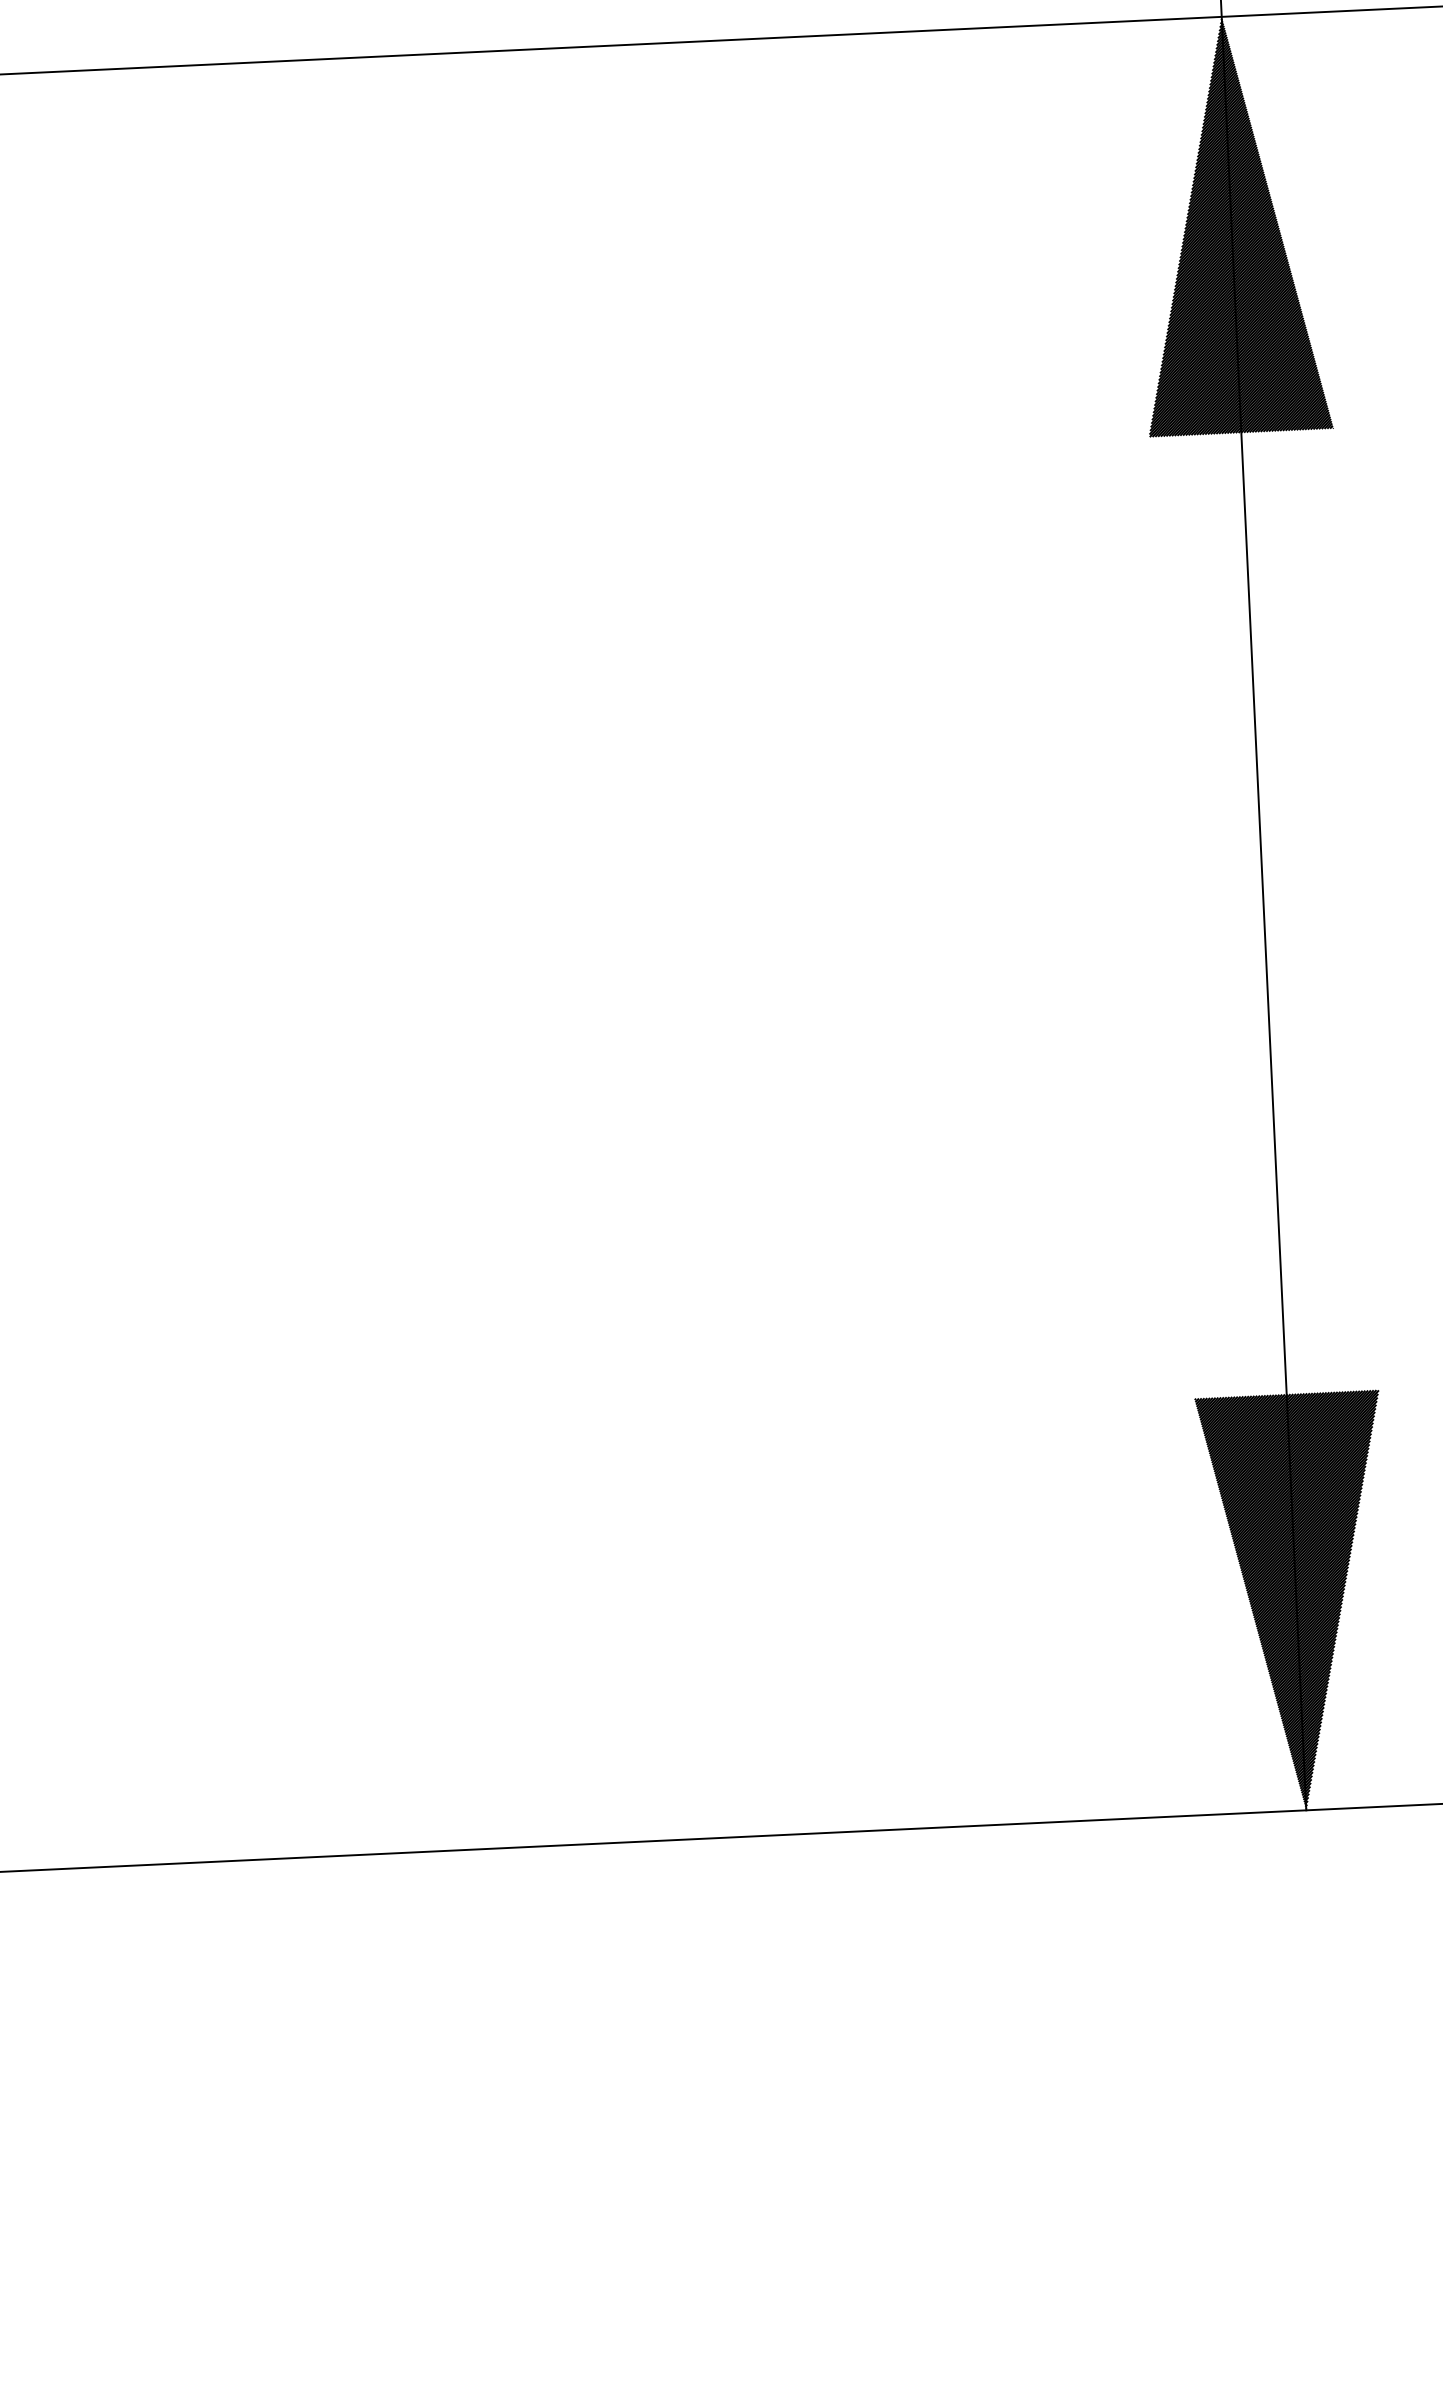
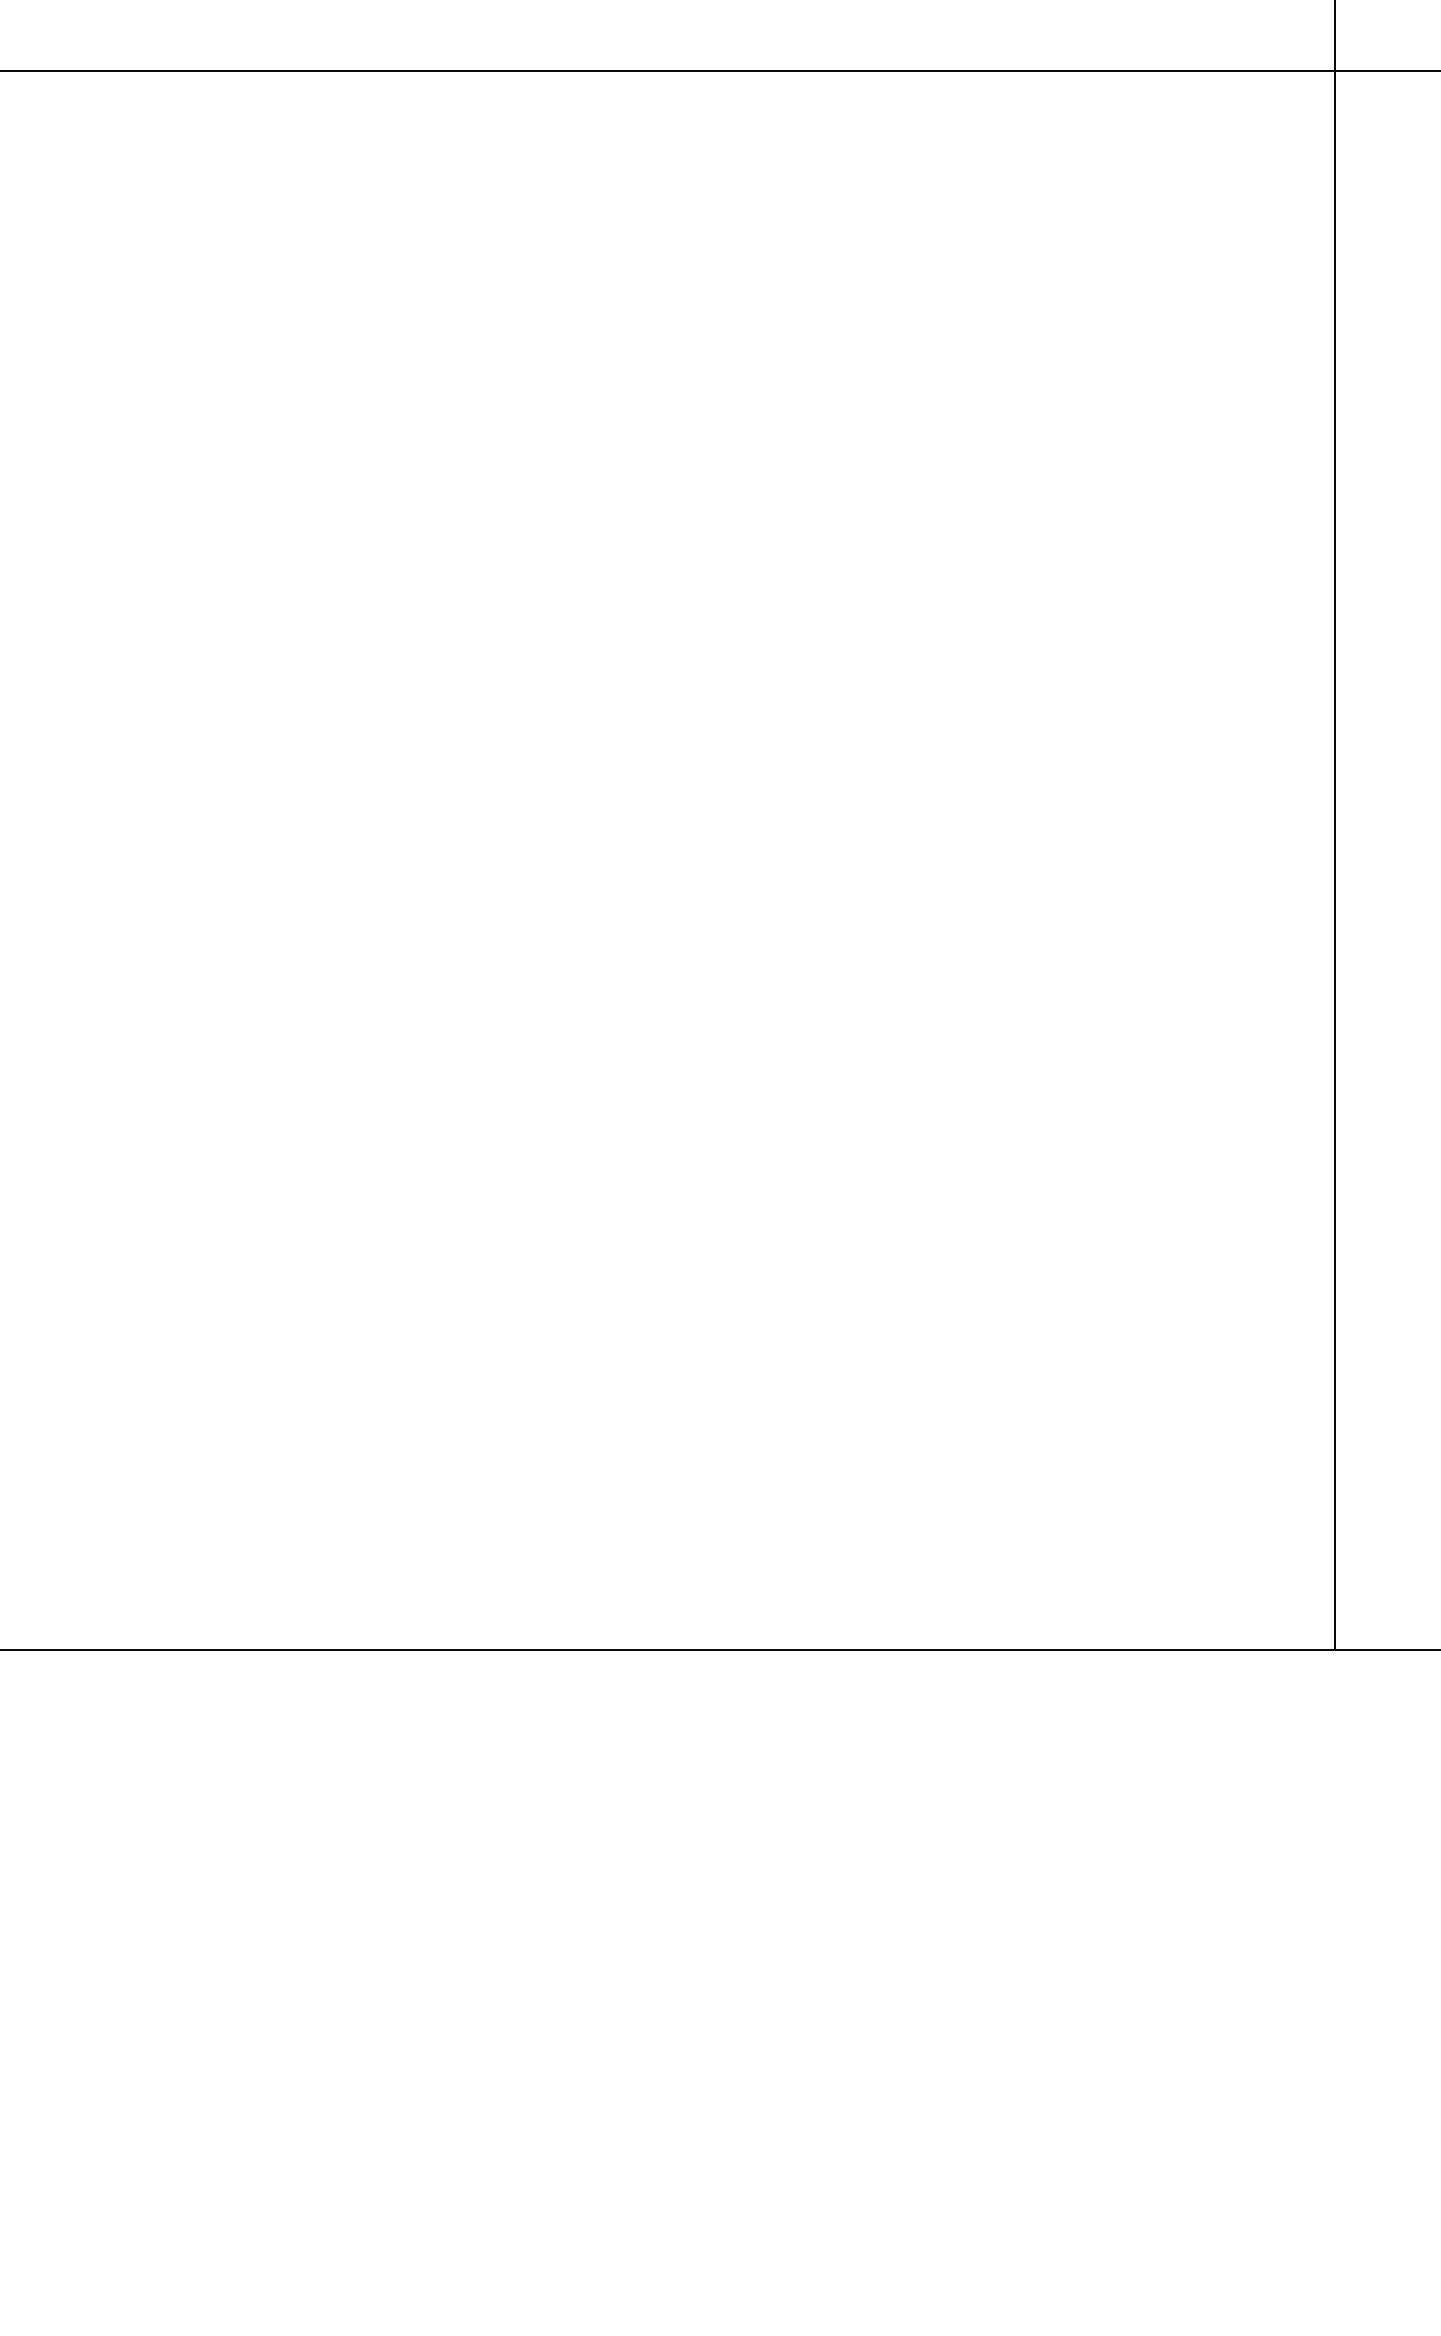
hatch: (1231, 226) -> (1334, 255), removed
hatch: (1296, 1601) -> (1334, 1465), removed

